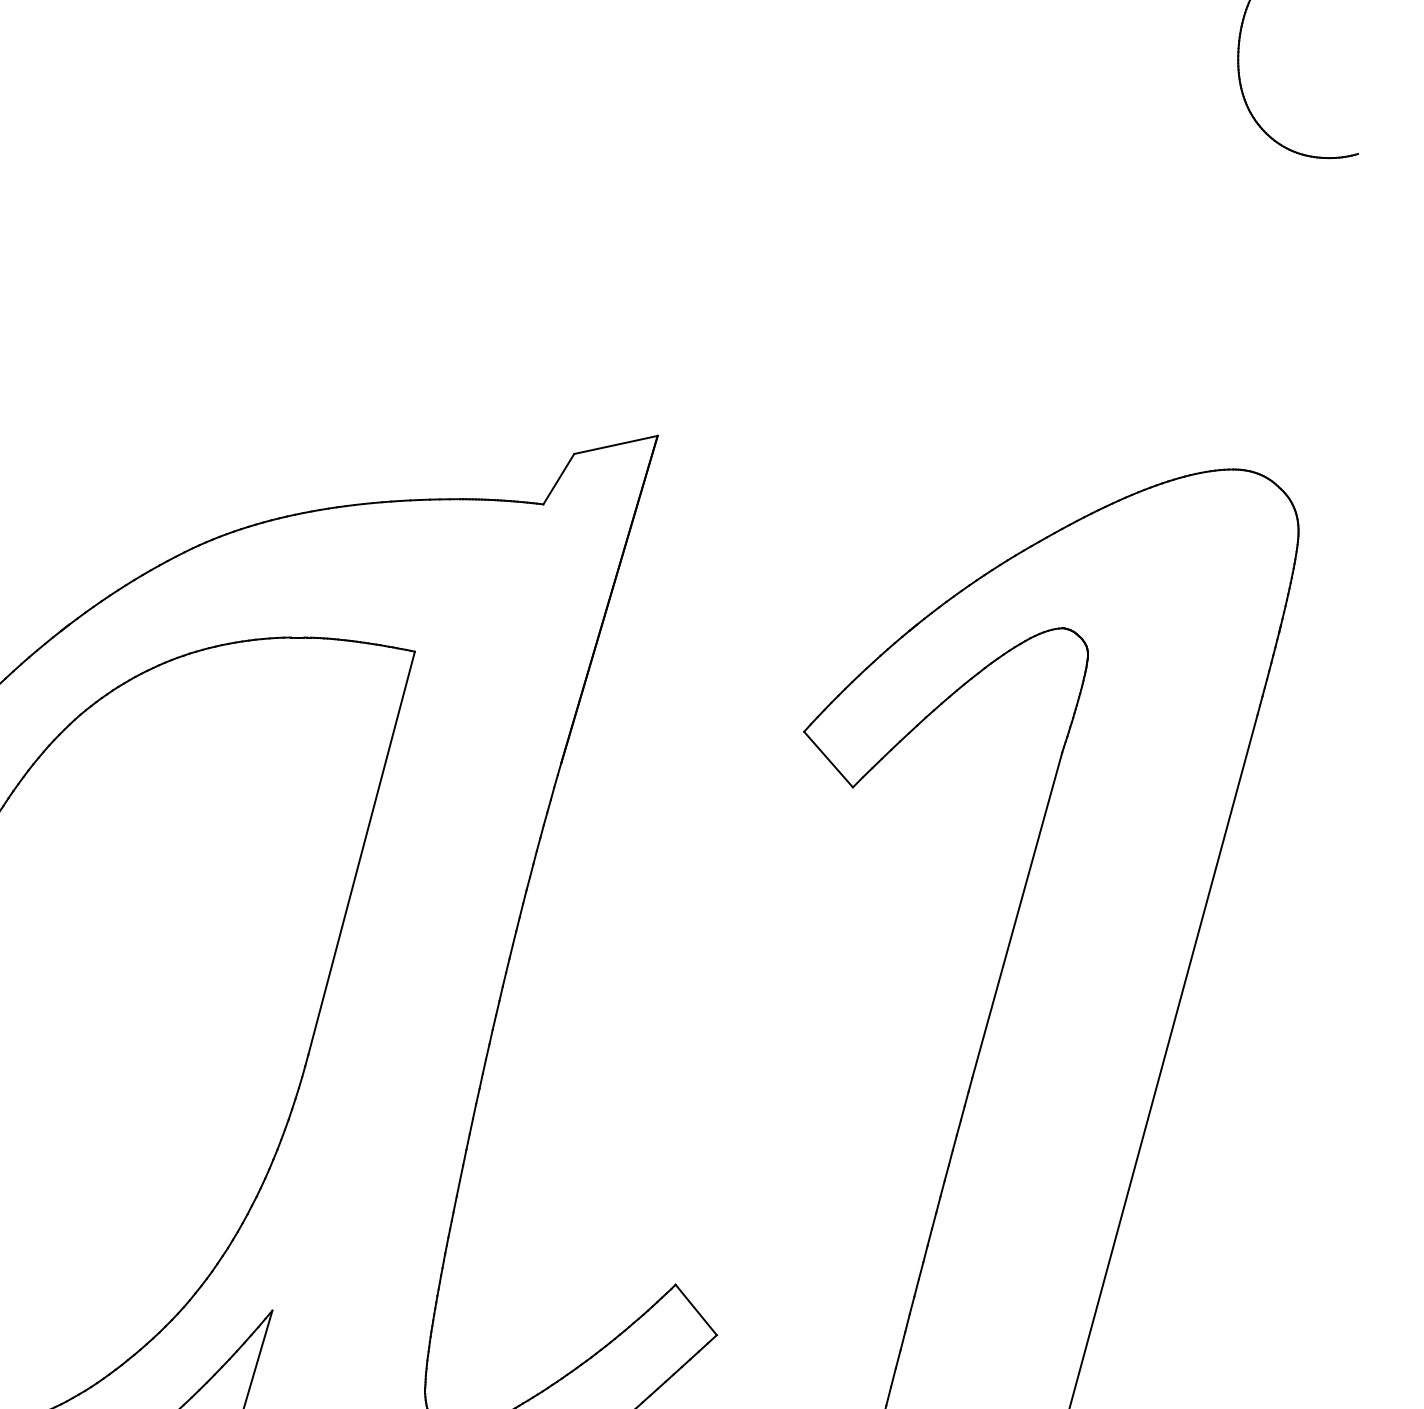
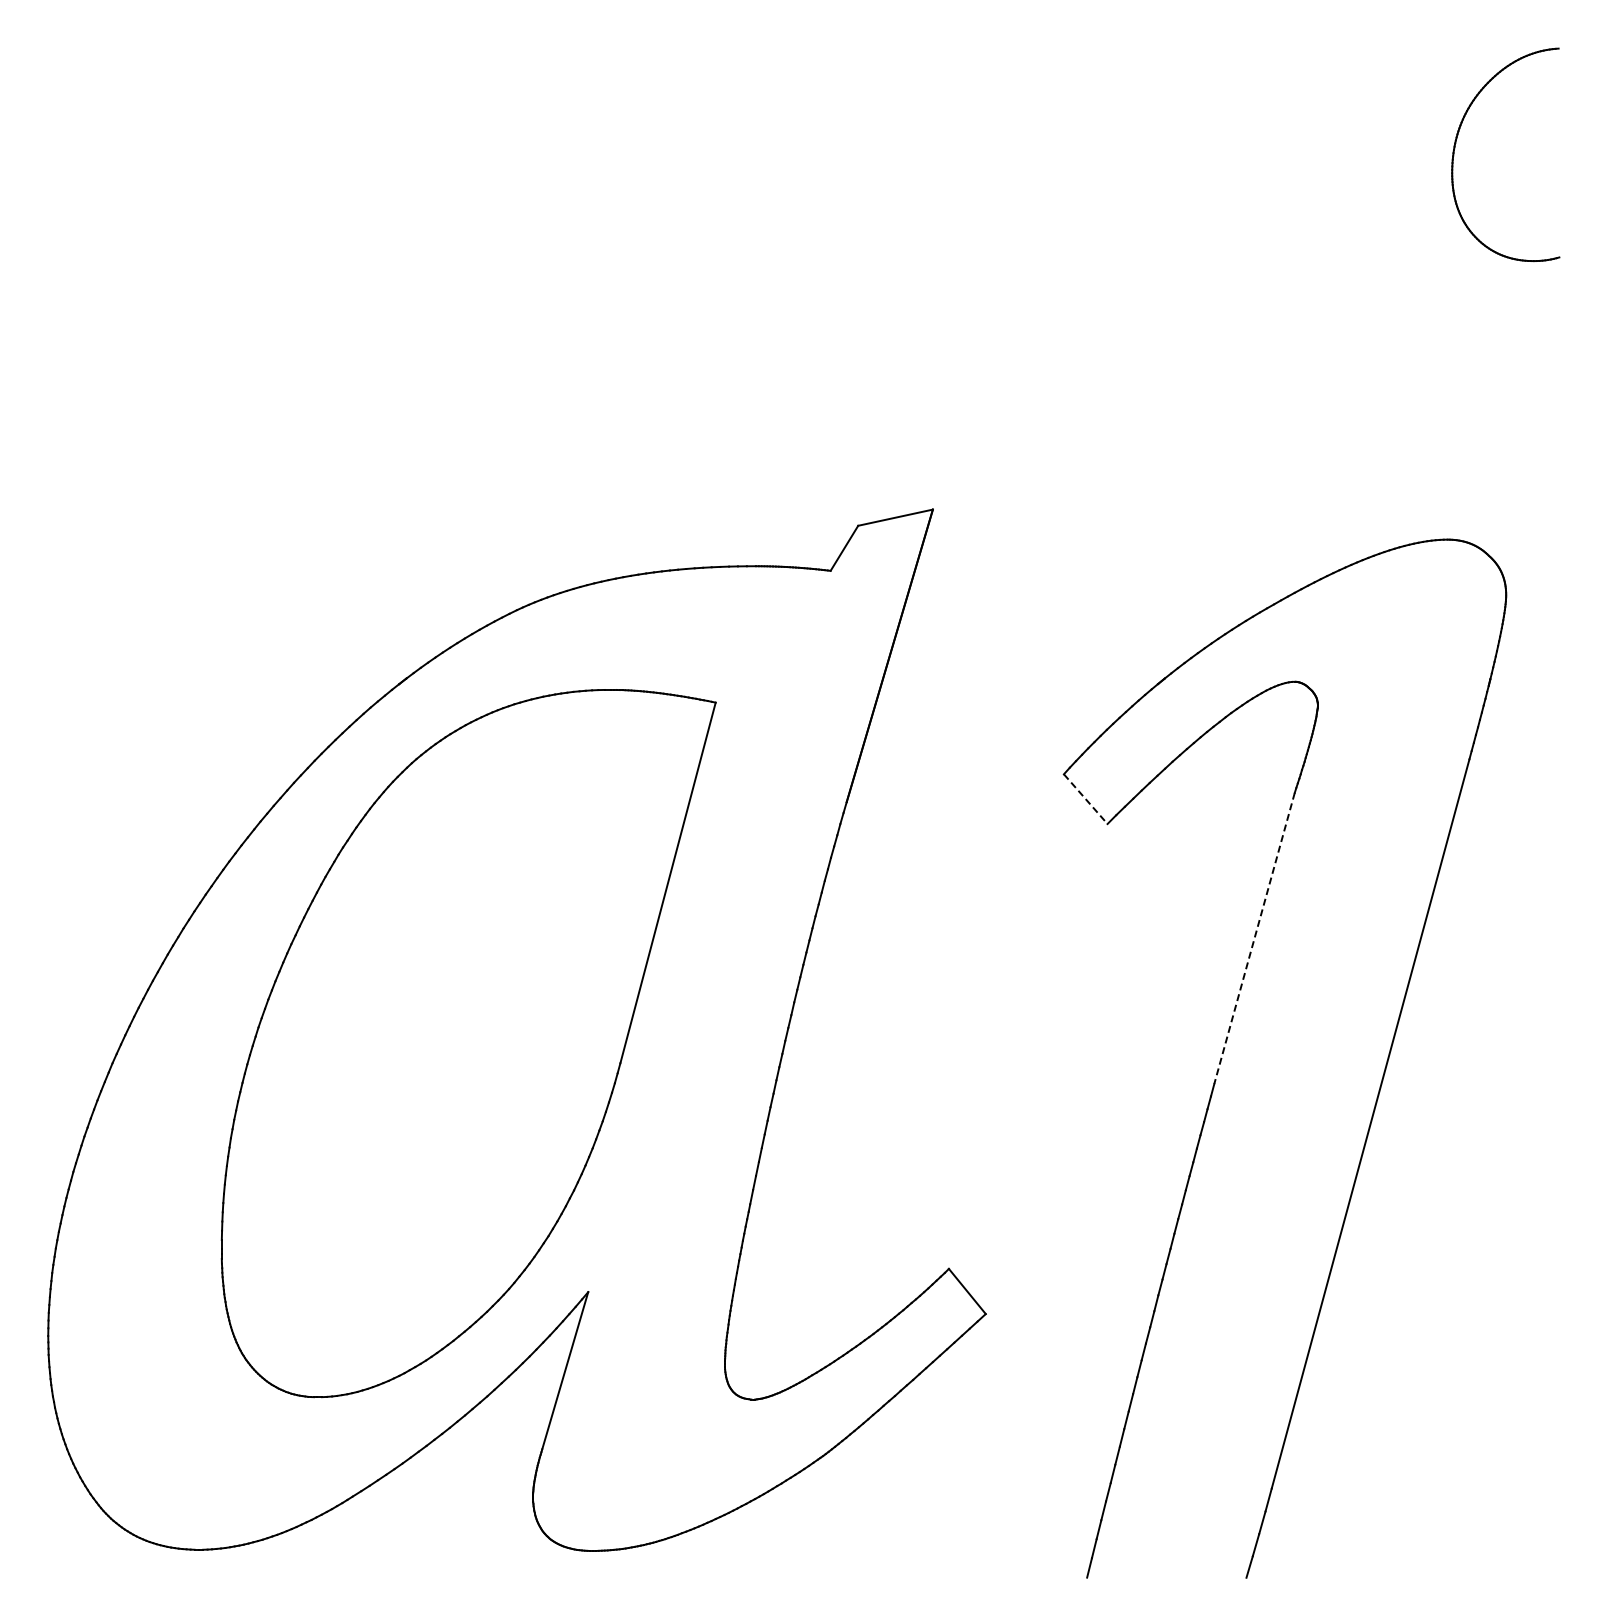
line: (829, 759) -> (1086, 799), solid -> dashed
line: (1017, 915) -> (1254, 938), solid -> dashed

